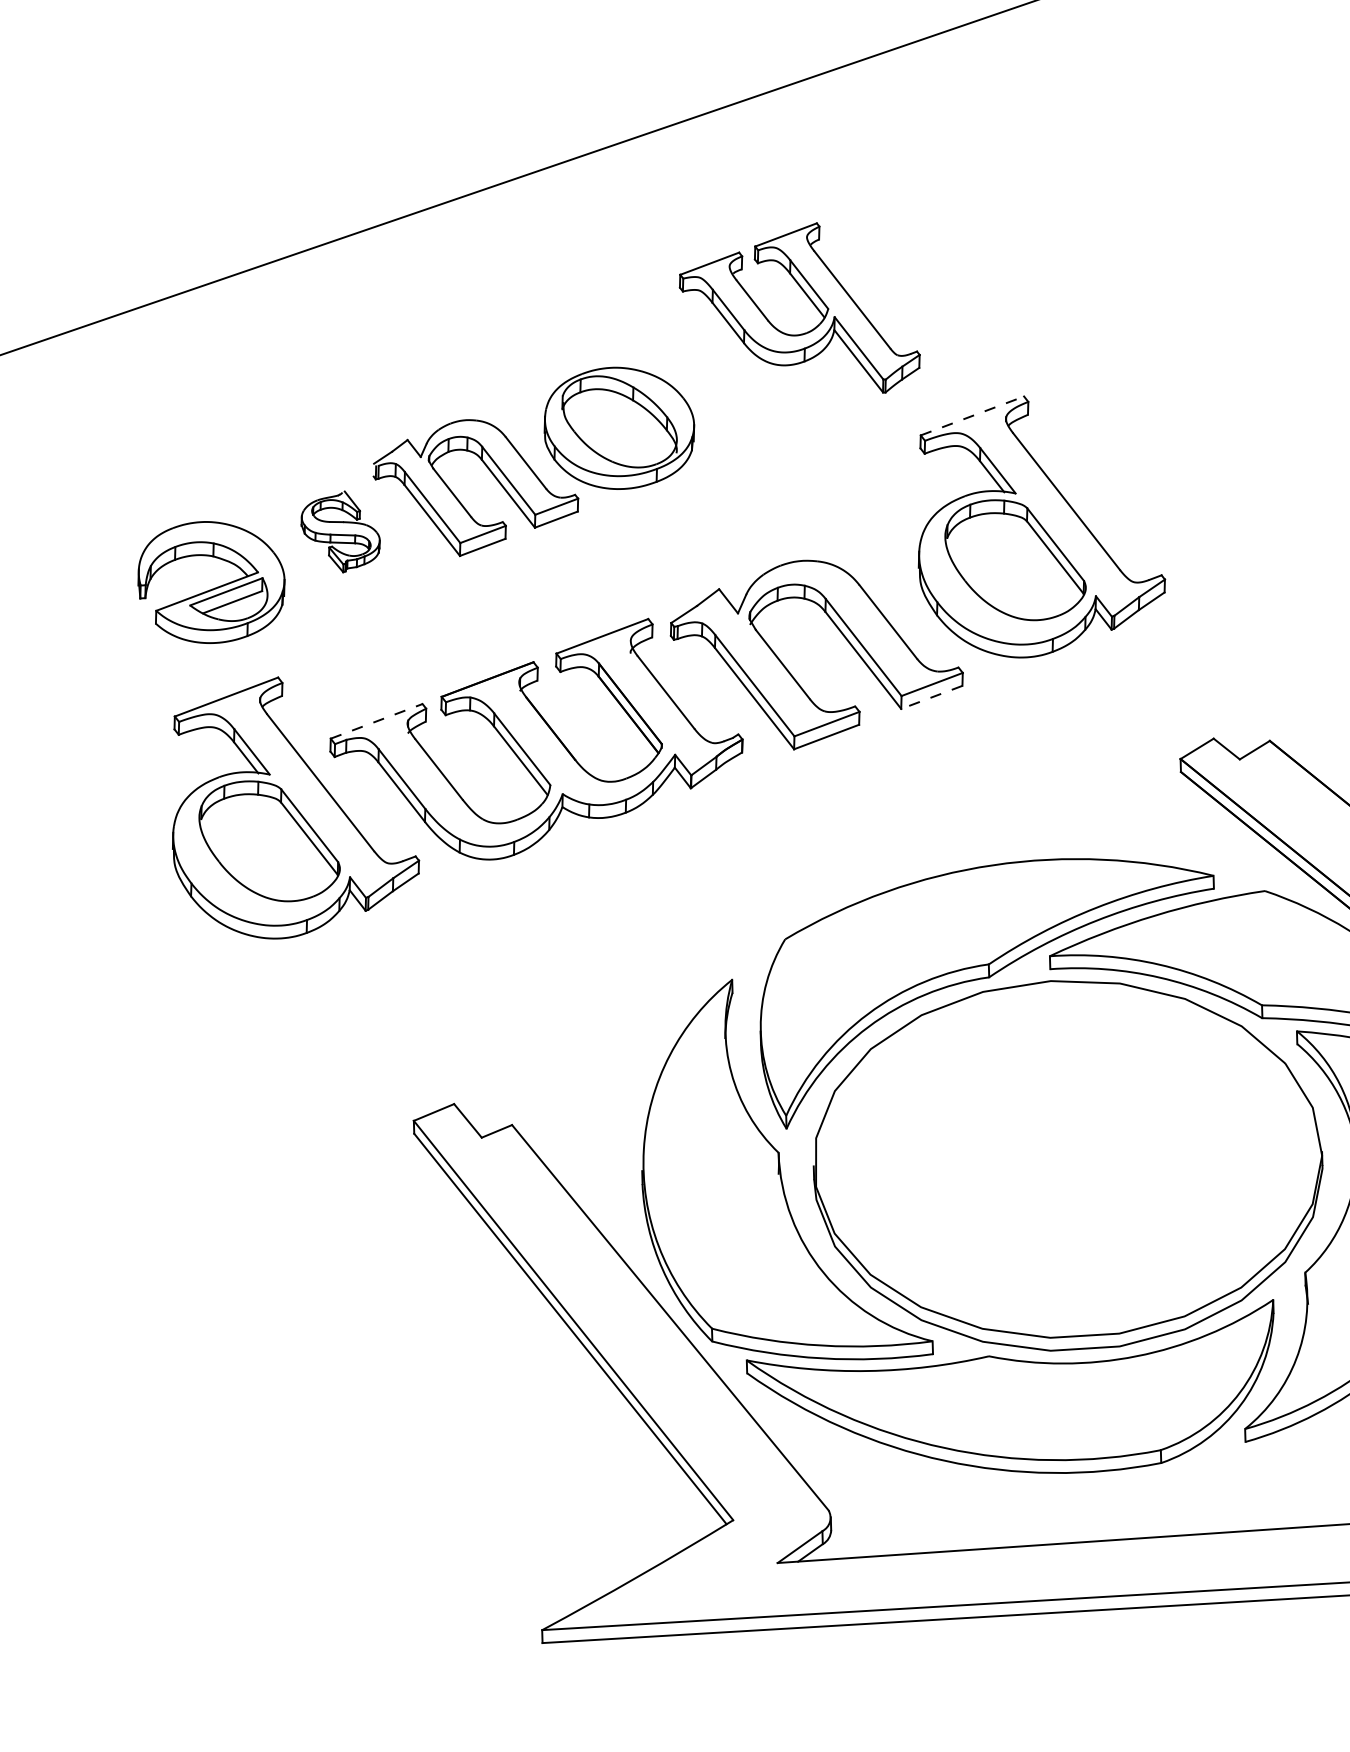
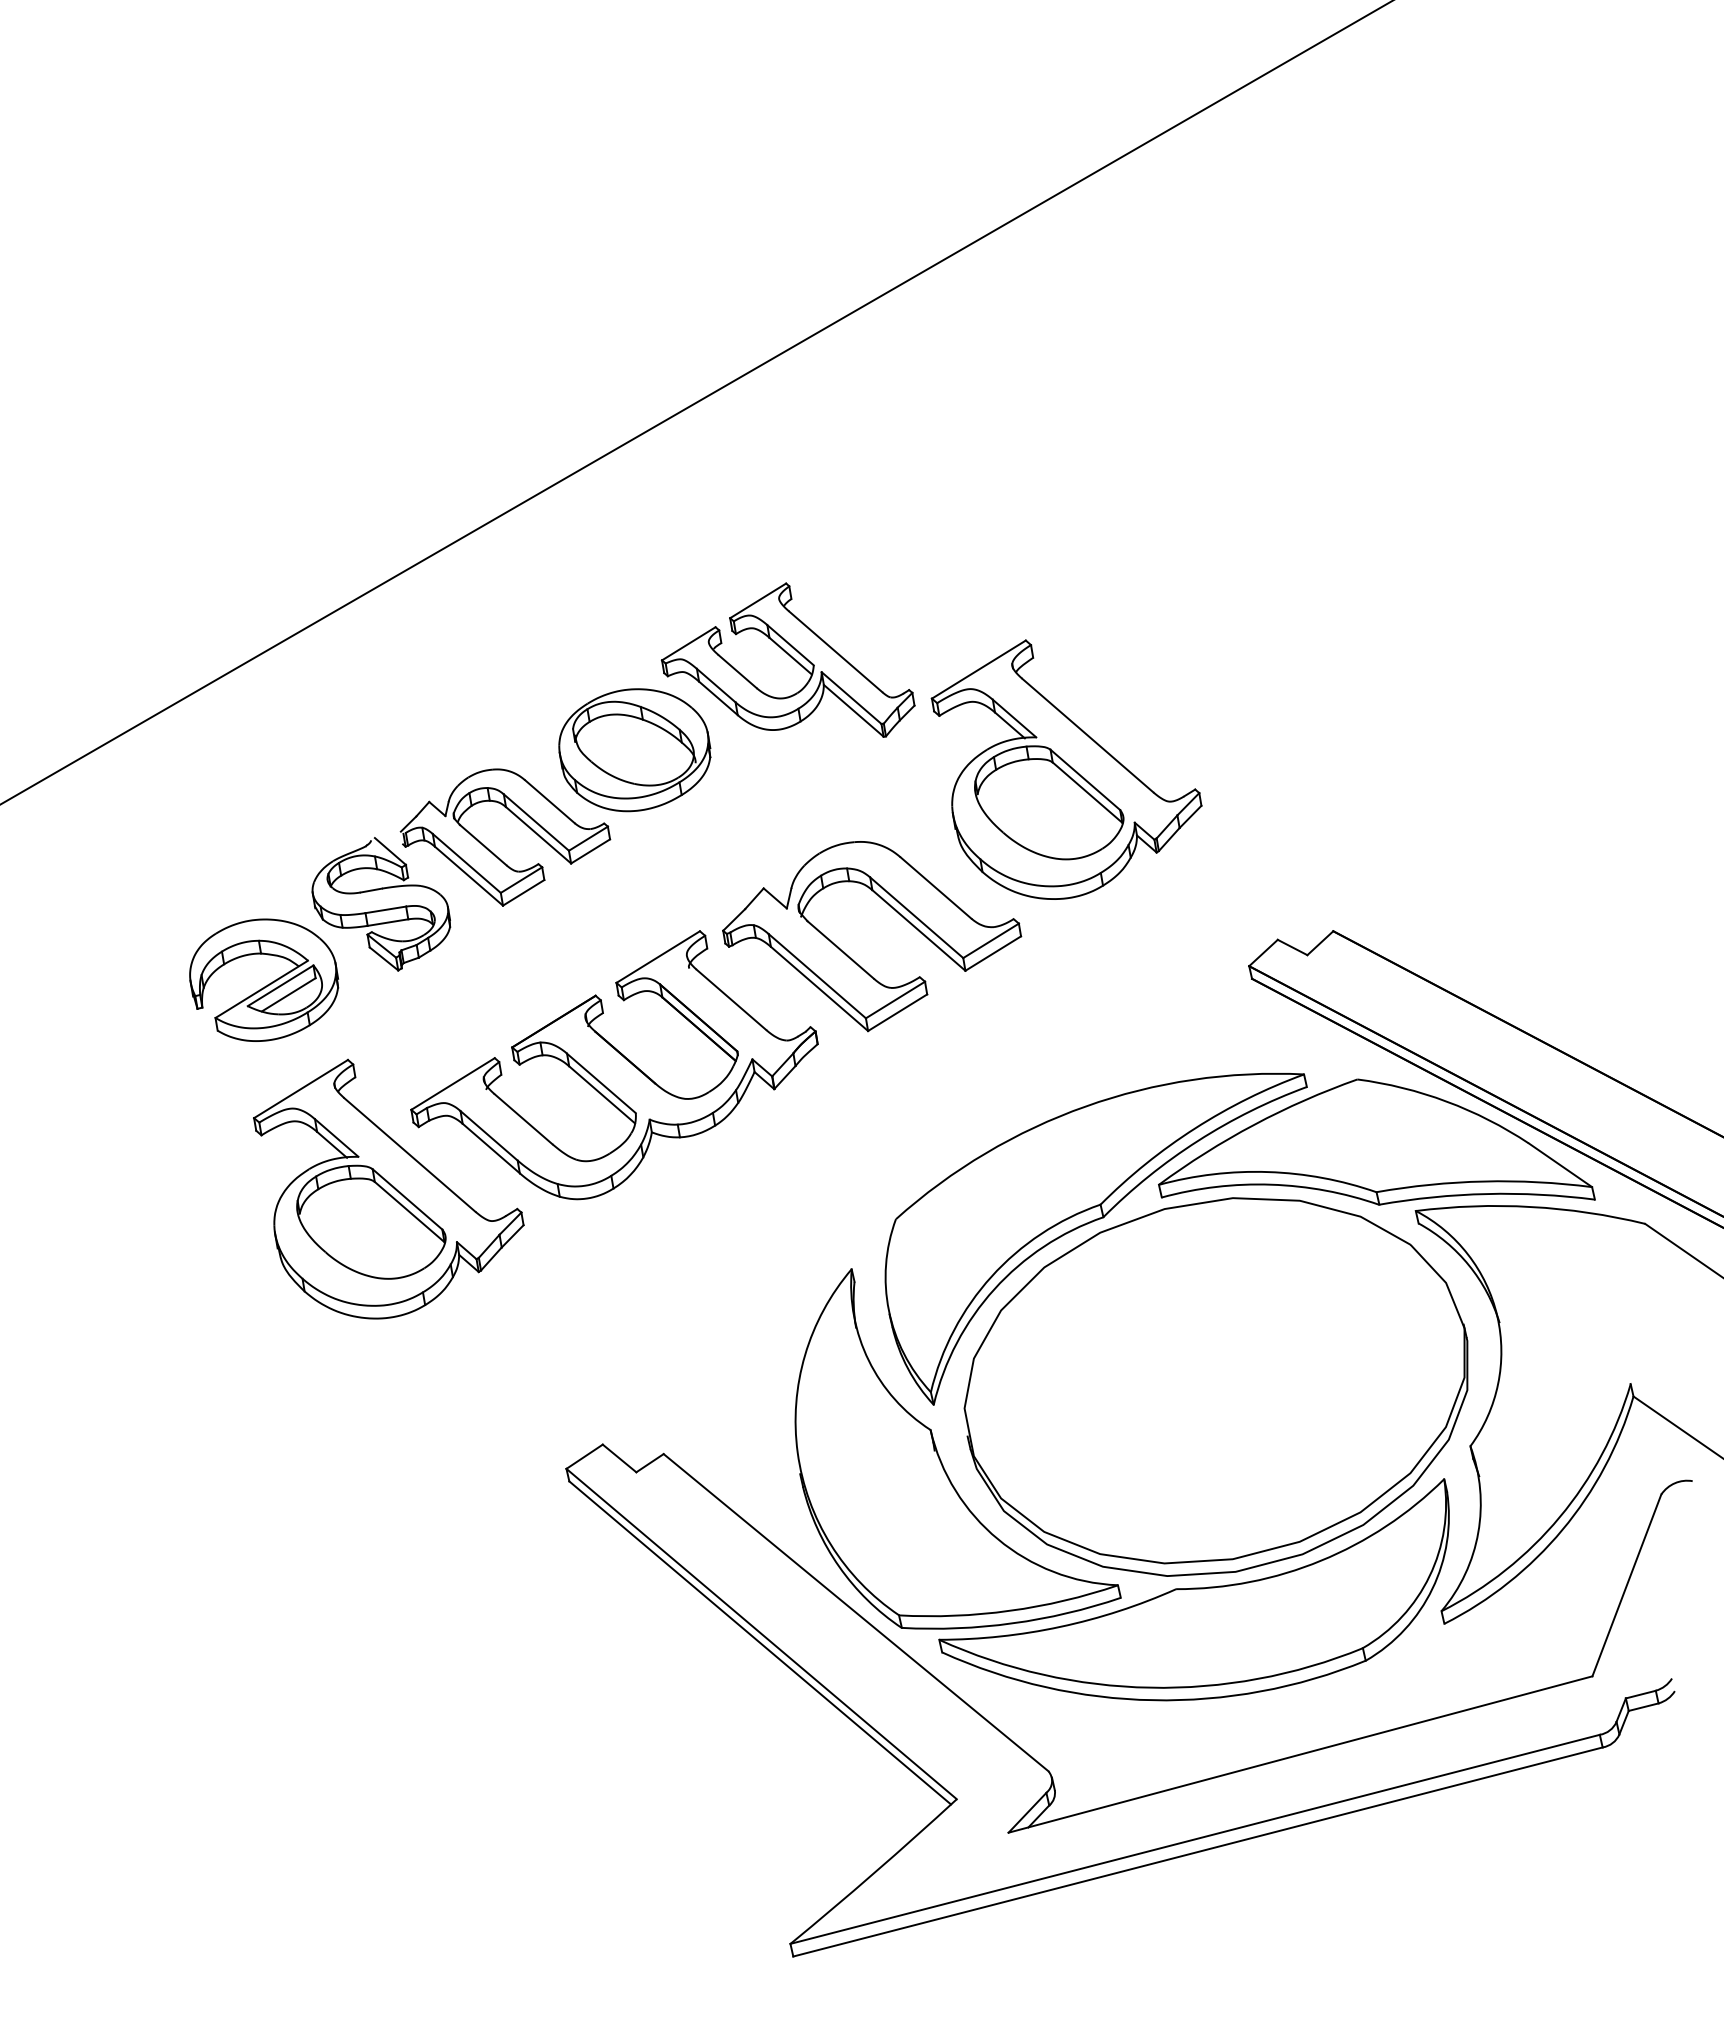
part: (803, 298) -> (787, 659), moved
line: (973, 415) -> (979, 669), dashed -> solid
part: (340, 531) -> (381, 904), size x1.67
line: (932, 697) -> (993, 953), dashed -> solid
line: (377, 720) -> (453, 1083), dashed -> solid

